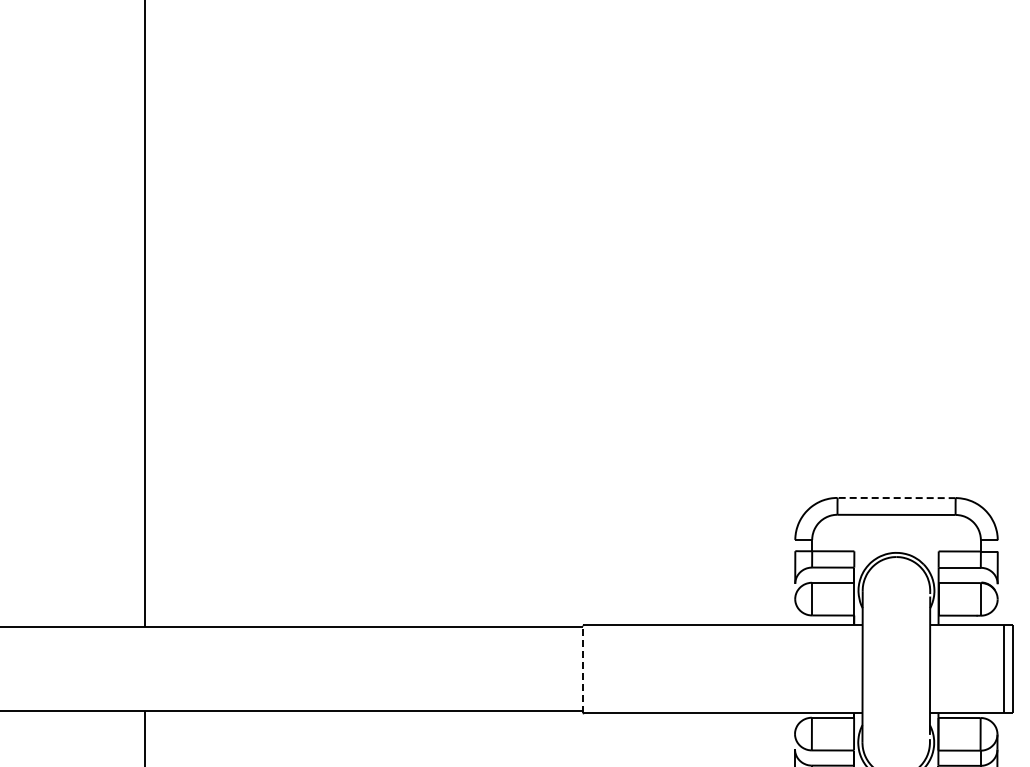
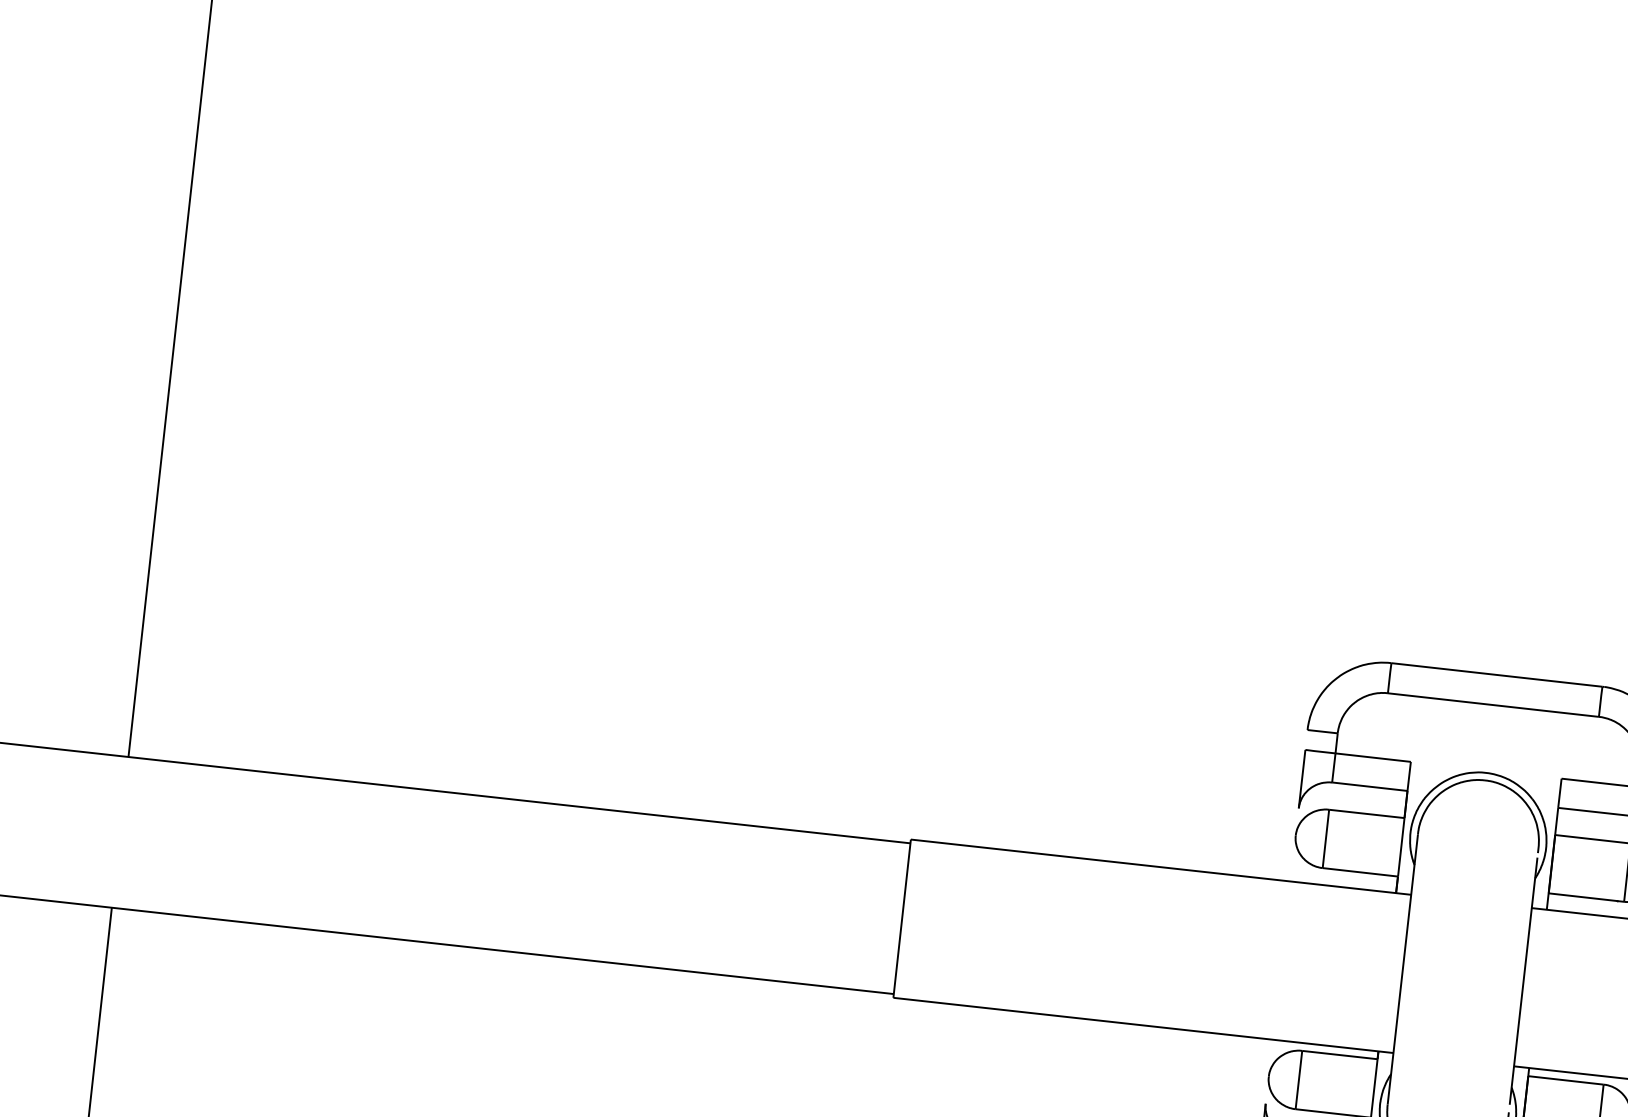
line: (896, 498) -> (1496, 675), dashed -> solid
line: (582, 668) -> (901, 917), dashed -> solid

